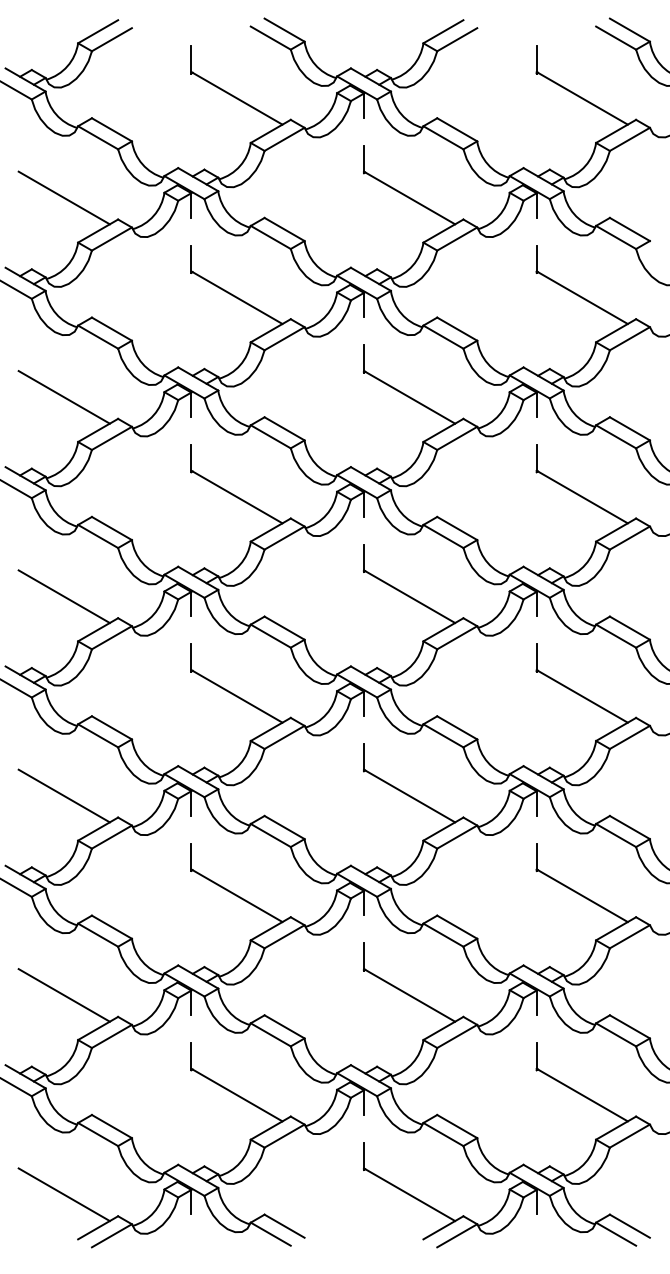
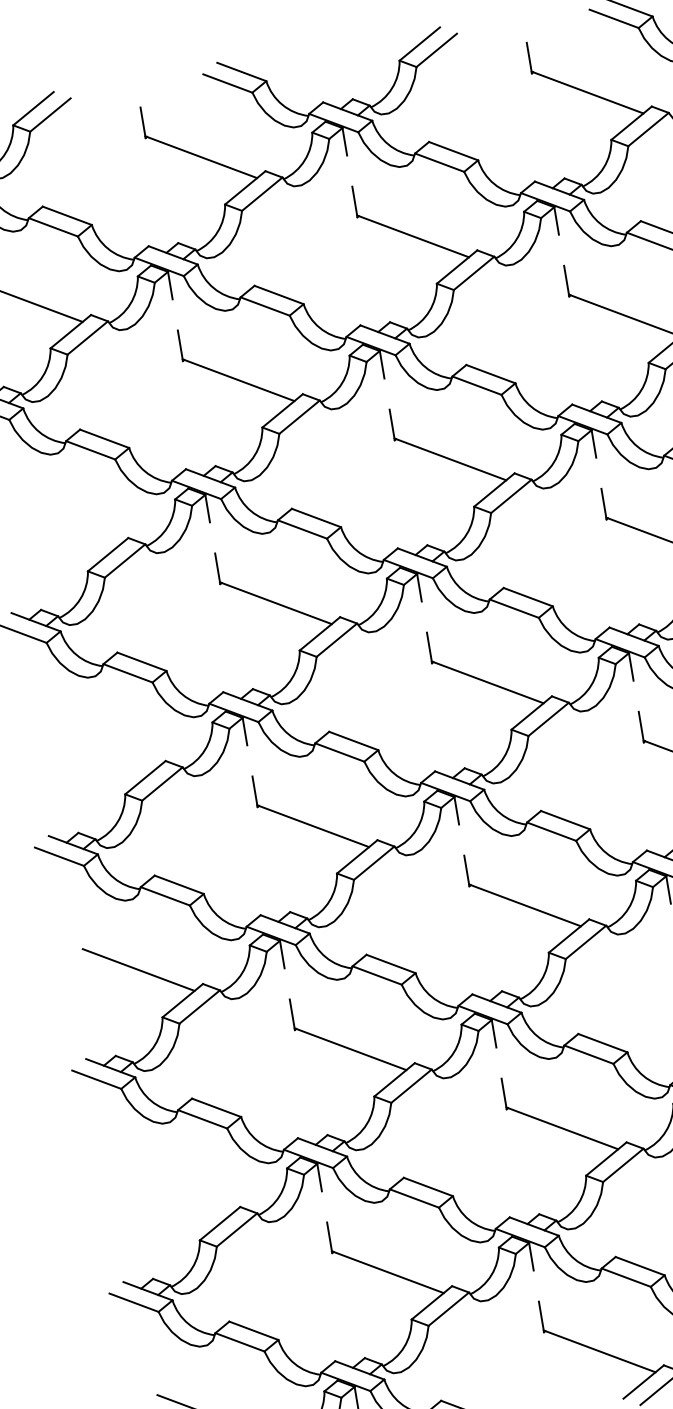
line: (63, 397) -> (63, 524), removed
line: (63, 596) -> (100, 746), removed
line: (63, 995) -> (175, 1193), removed

